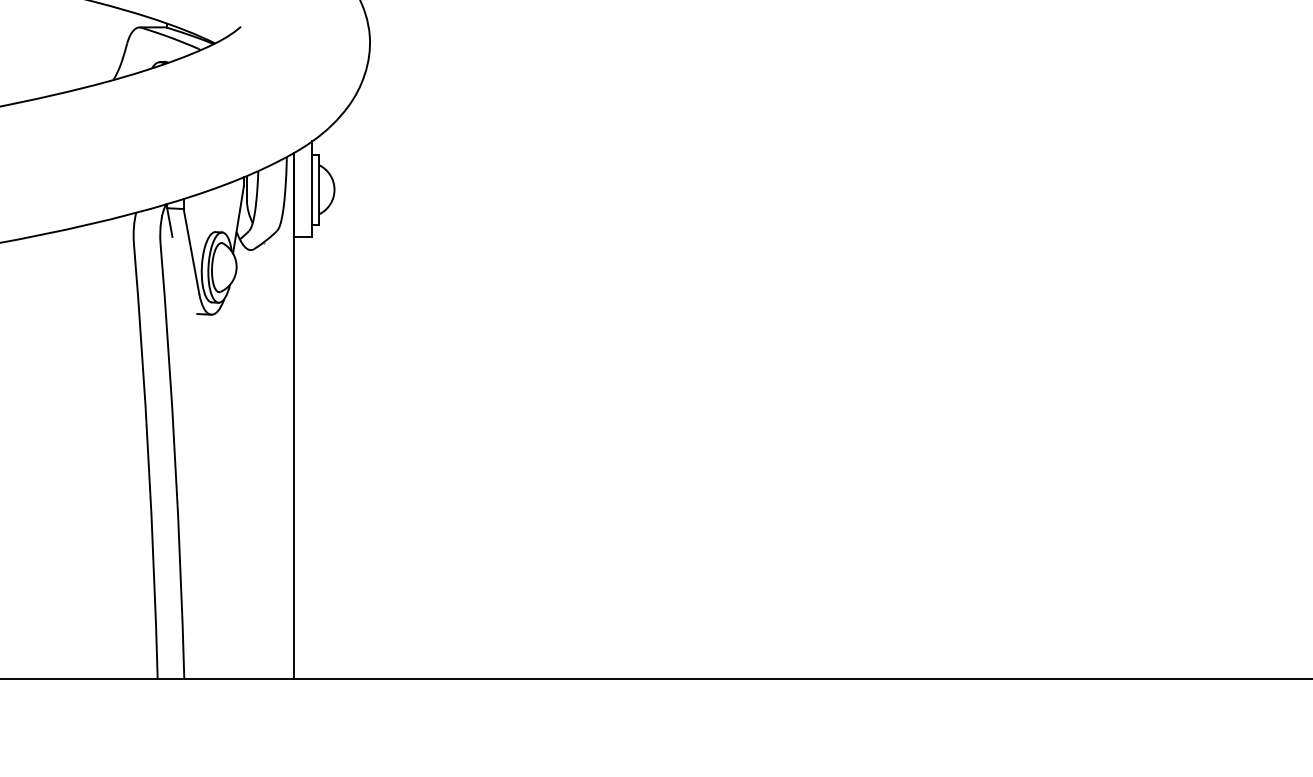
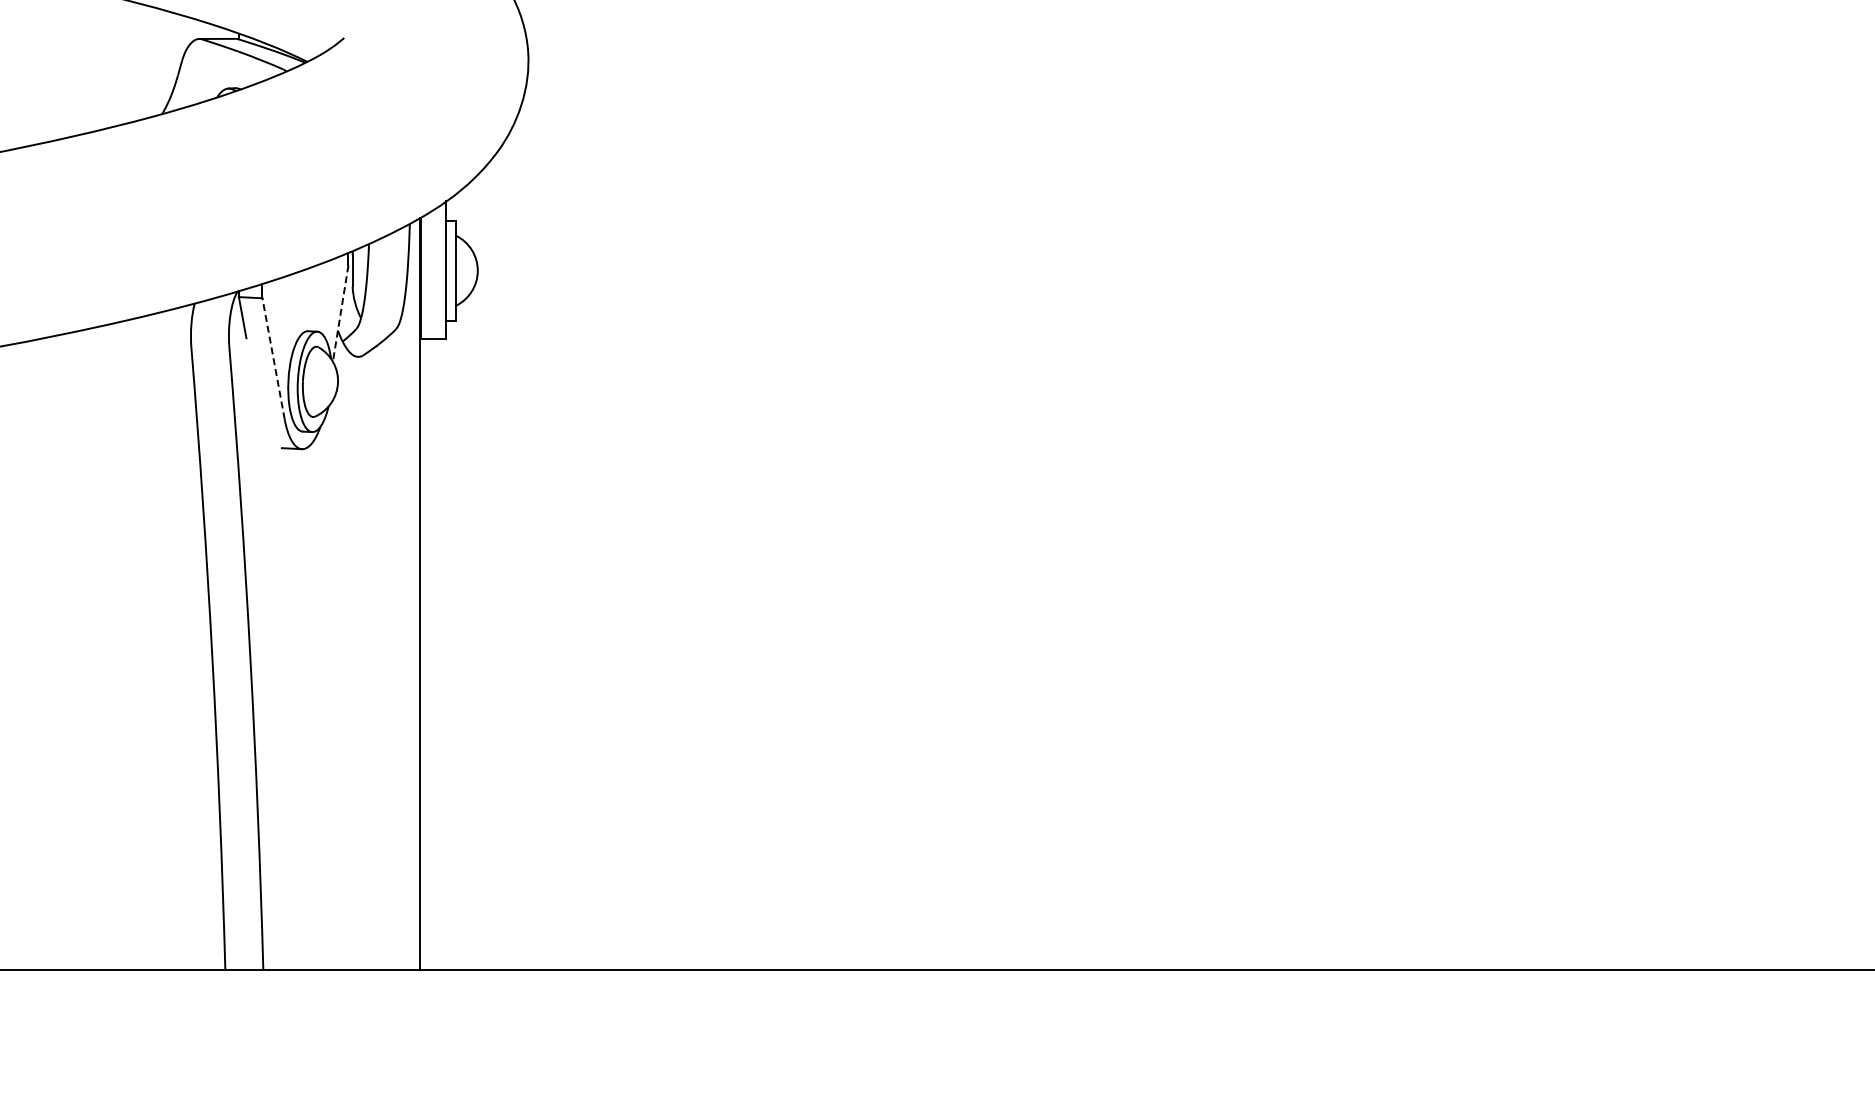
line: (238, 219) -> (340, 313), solid -> dashed
line: (191, 251) -> (273, 358), solid -> dashed

